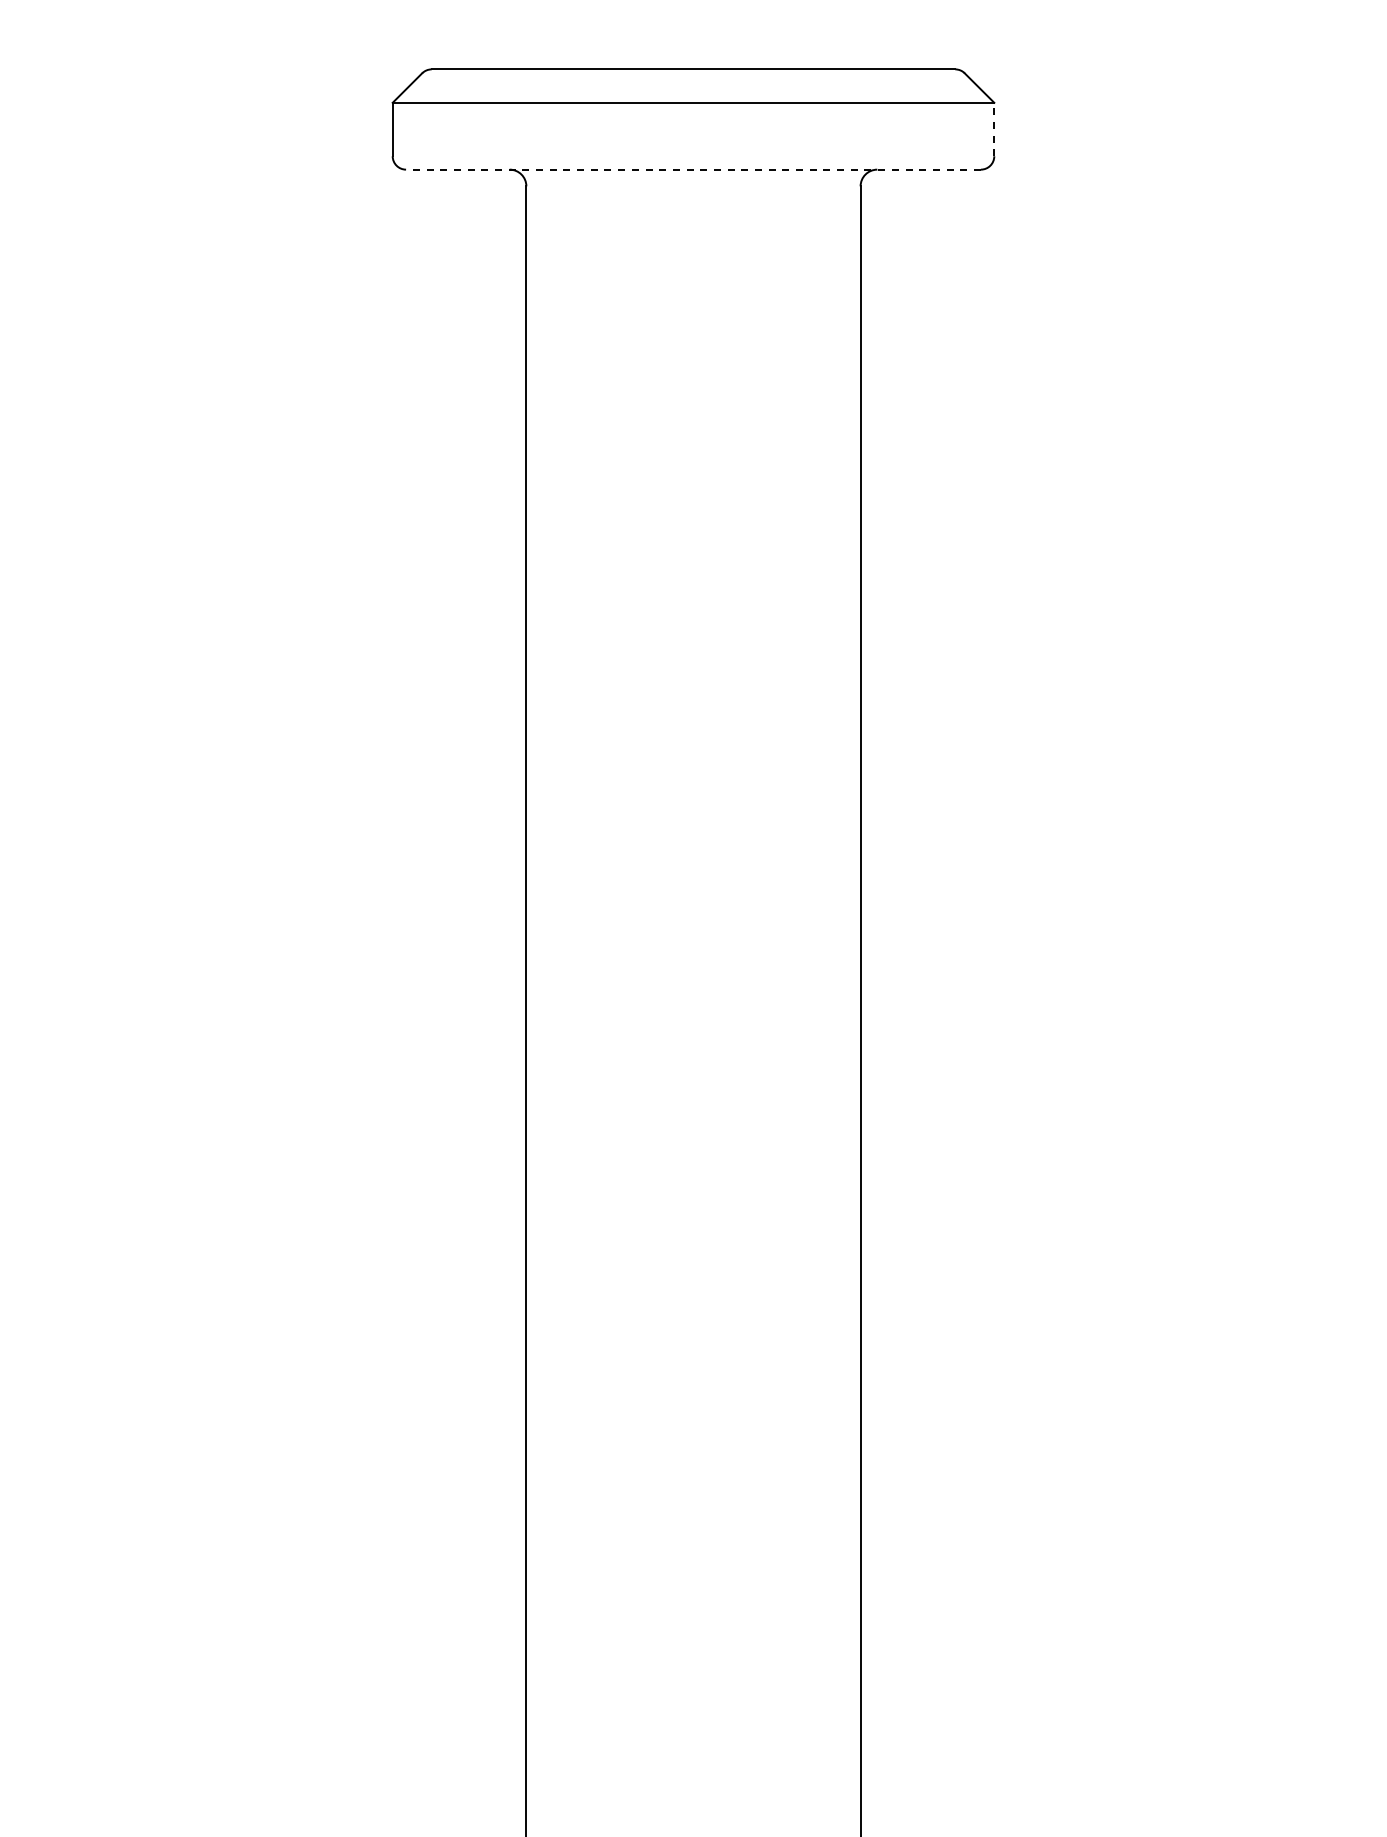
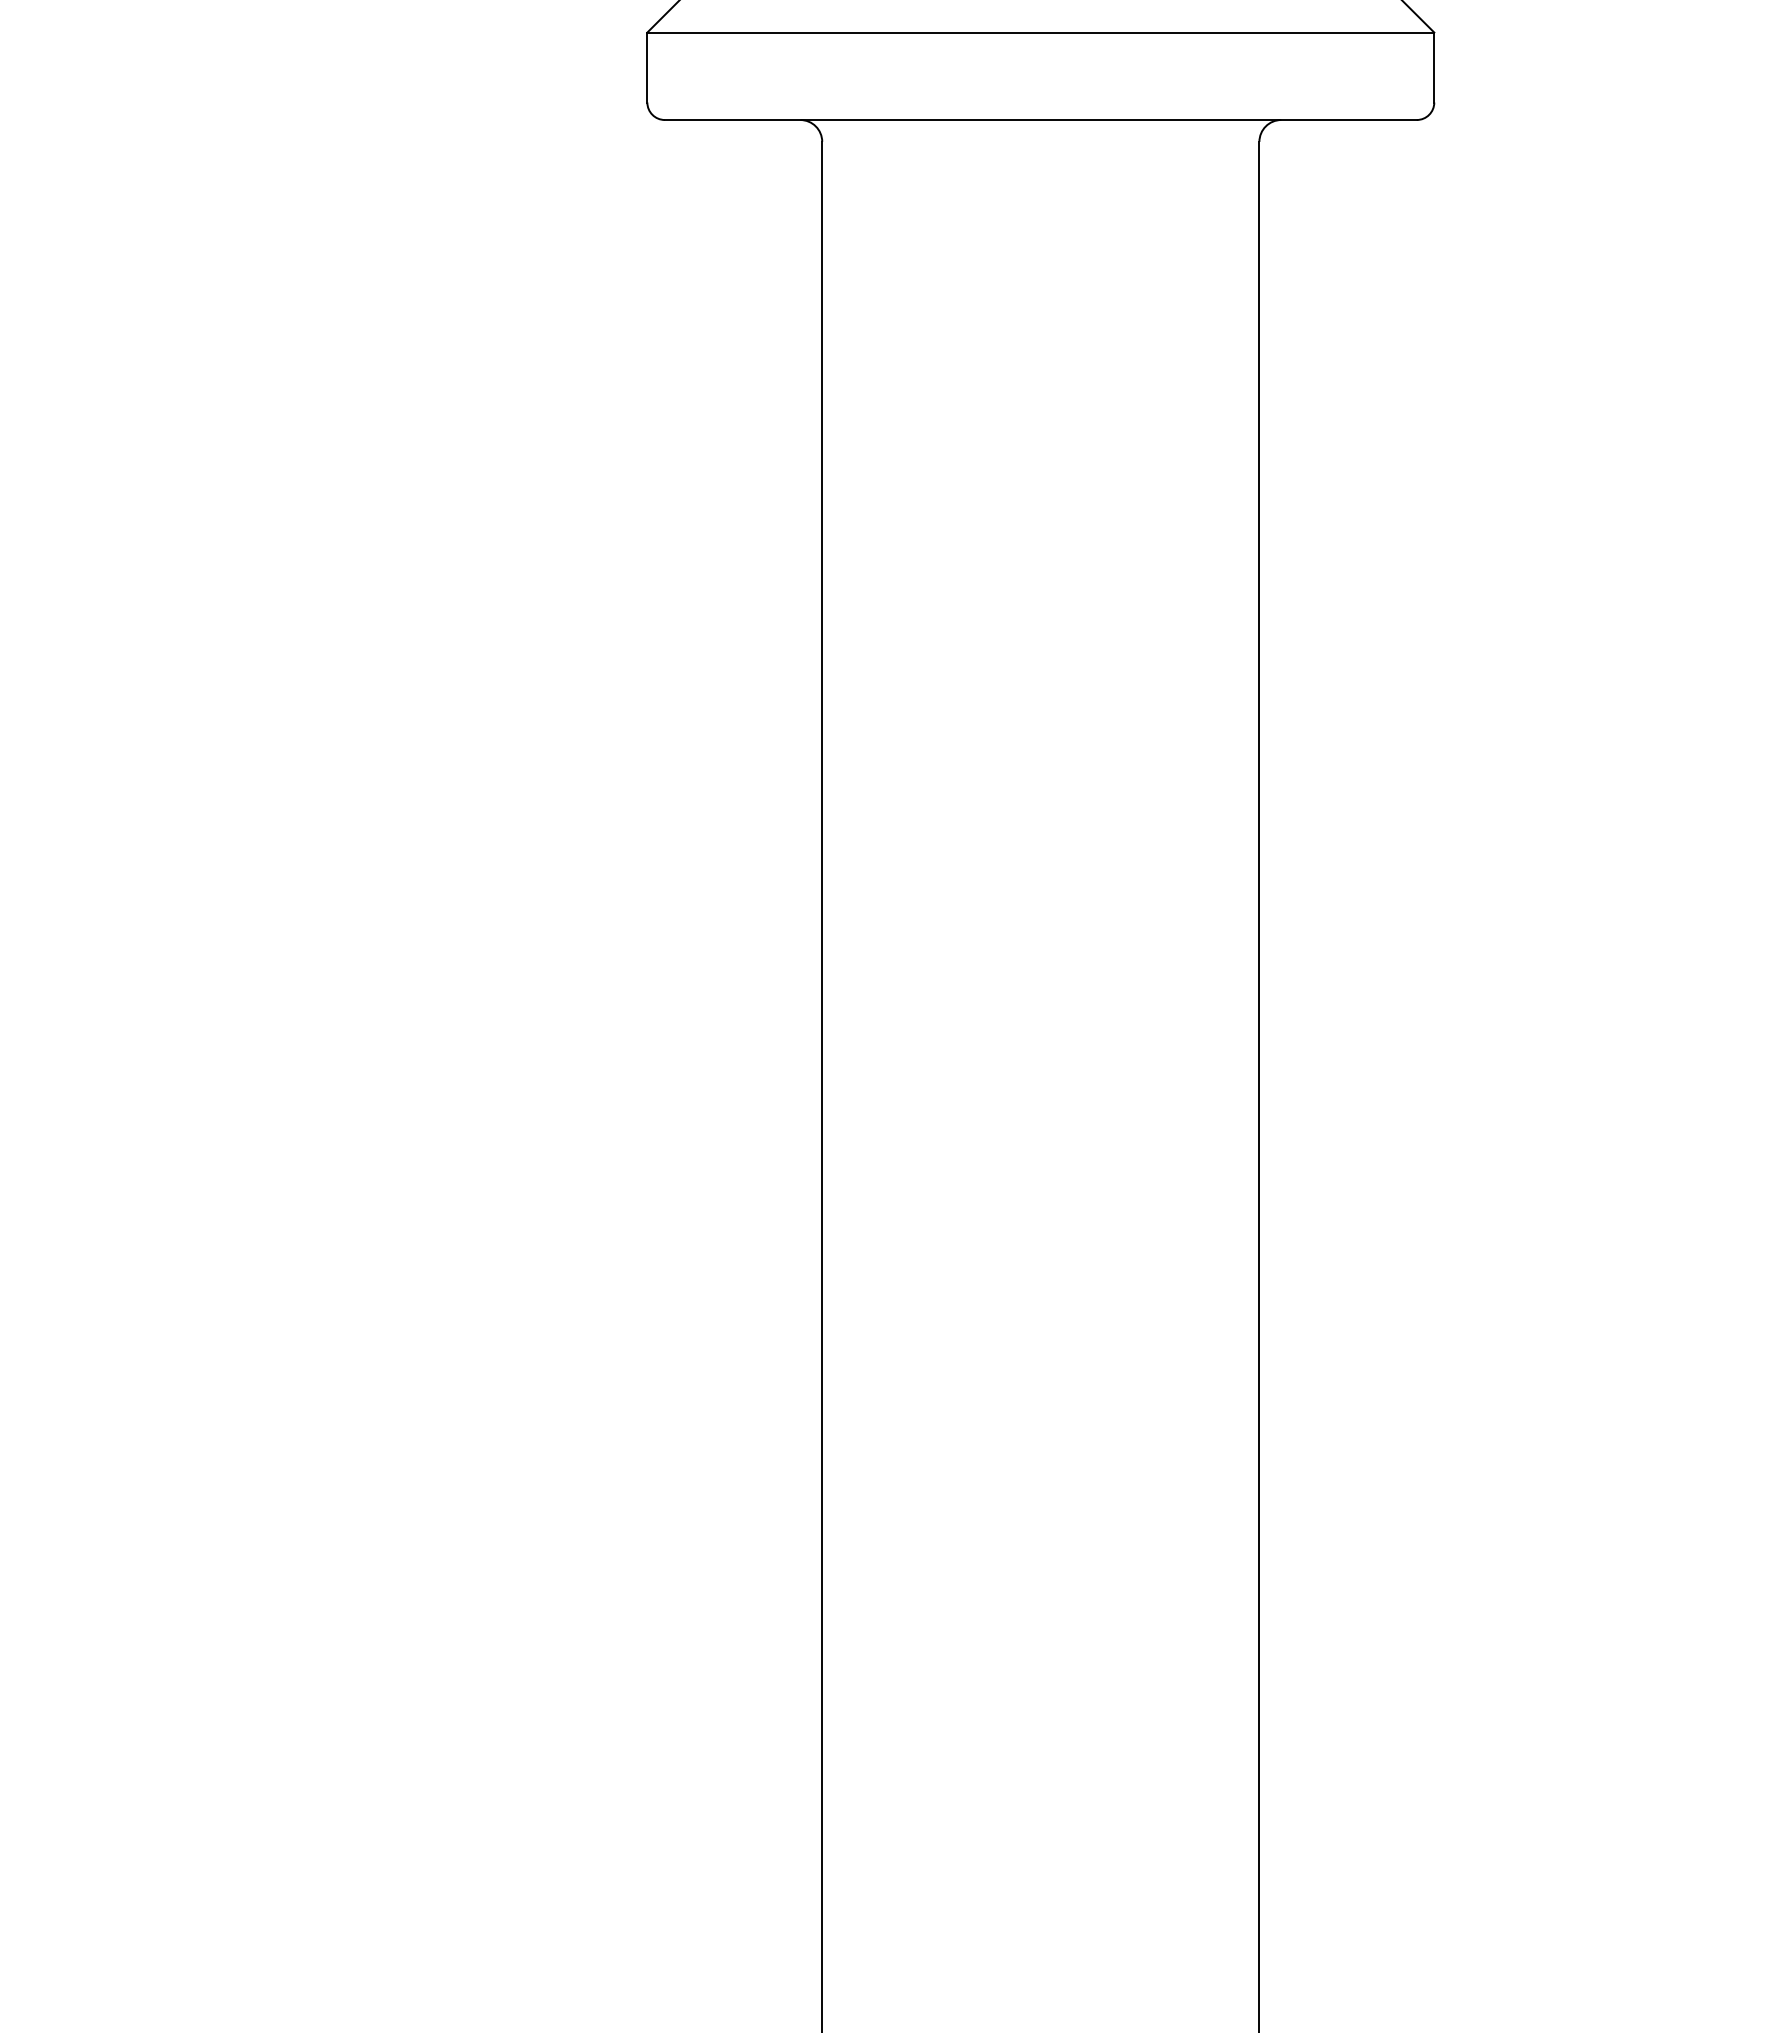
line: (994, 129) -> (1434, 67), dashed -> solid
line: (693, 169) -> (1040, 119), dashed -> solid

